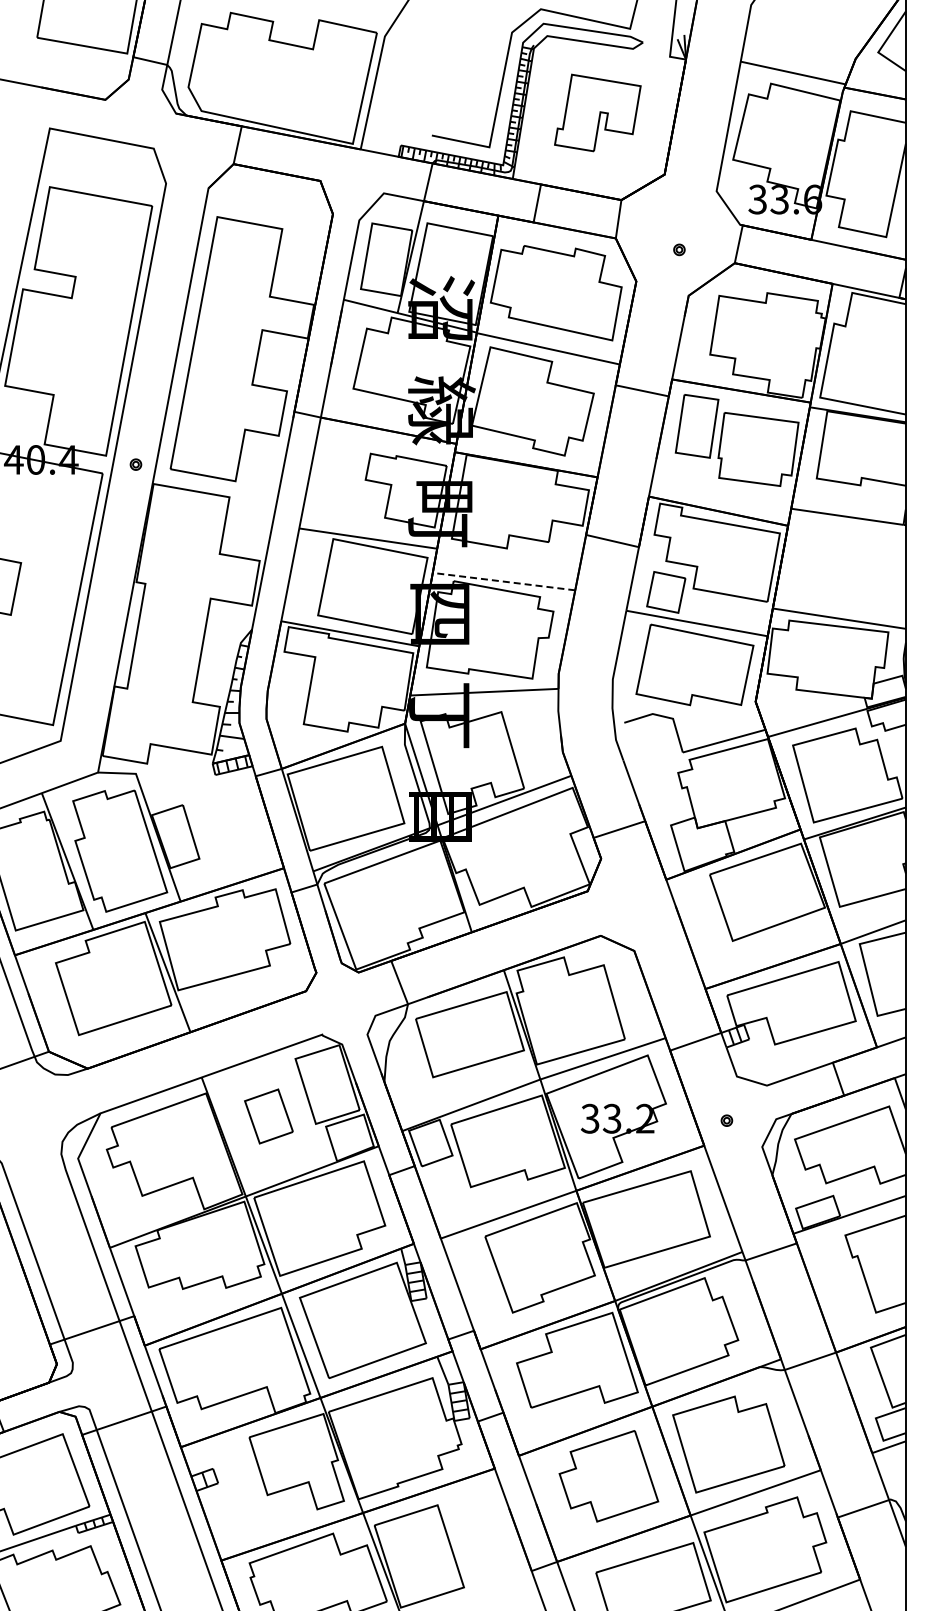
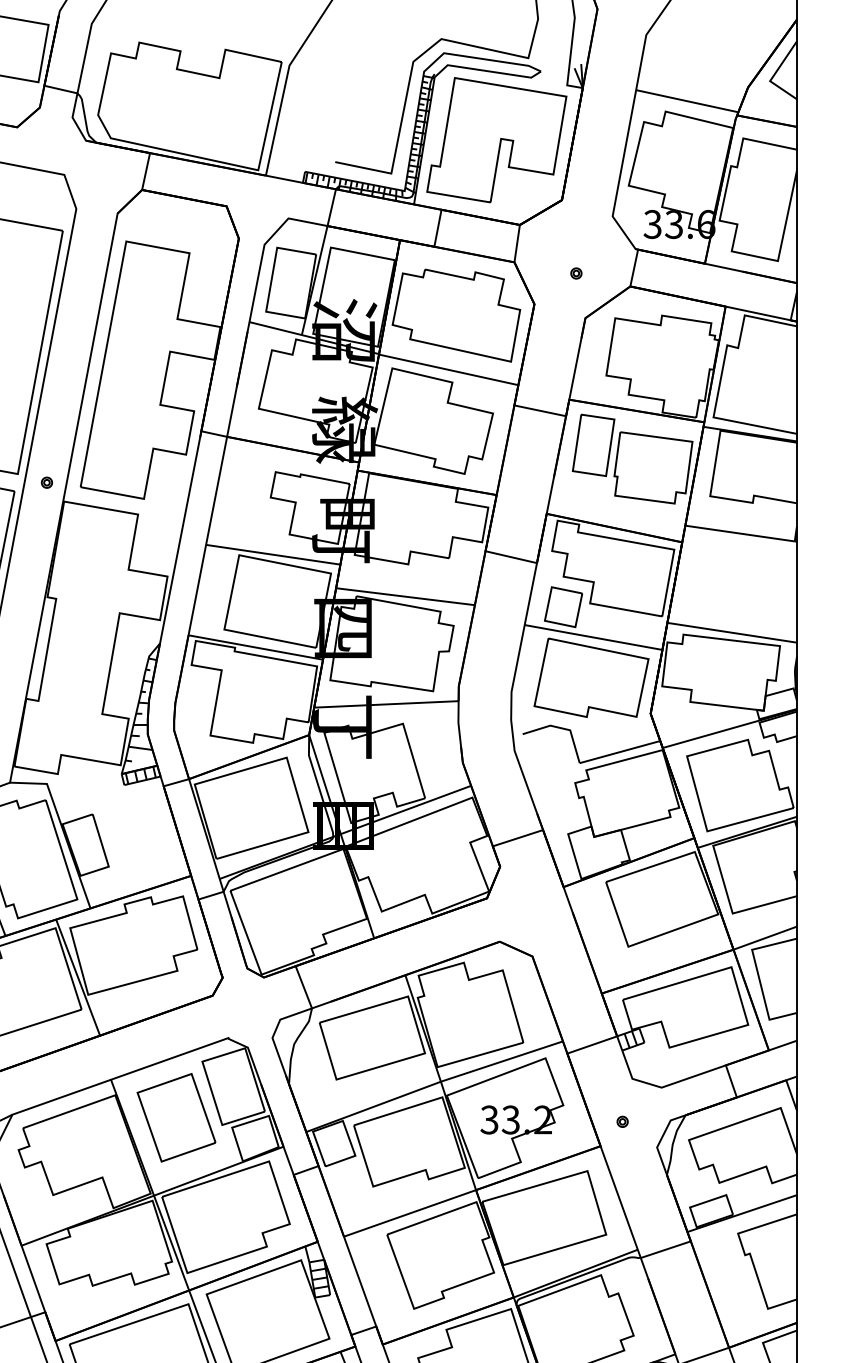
part: (597, 112) -> (496, 139), size x1.67
line: (504, 581) -> (405, 596), dashed -> solid
part: (268, 1116) -> (176, 1117), size x1.67

